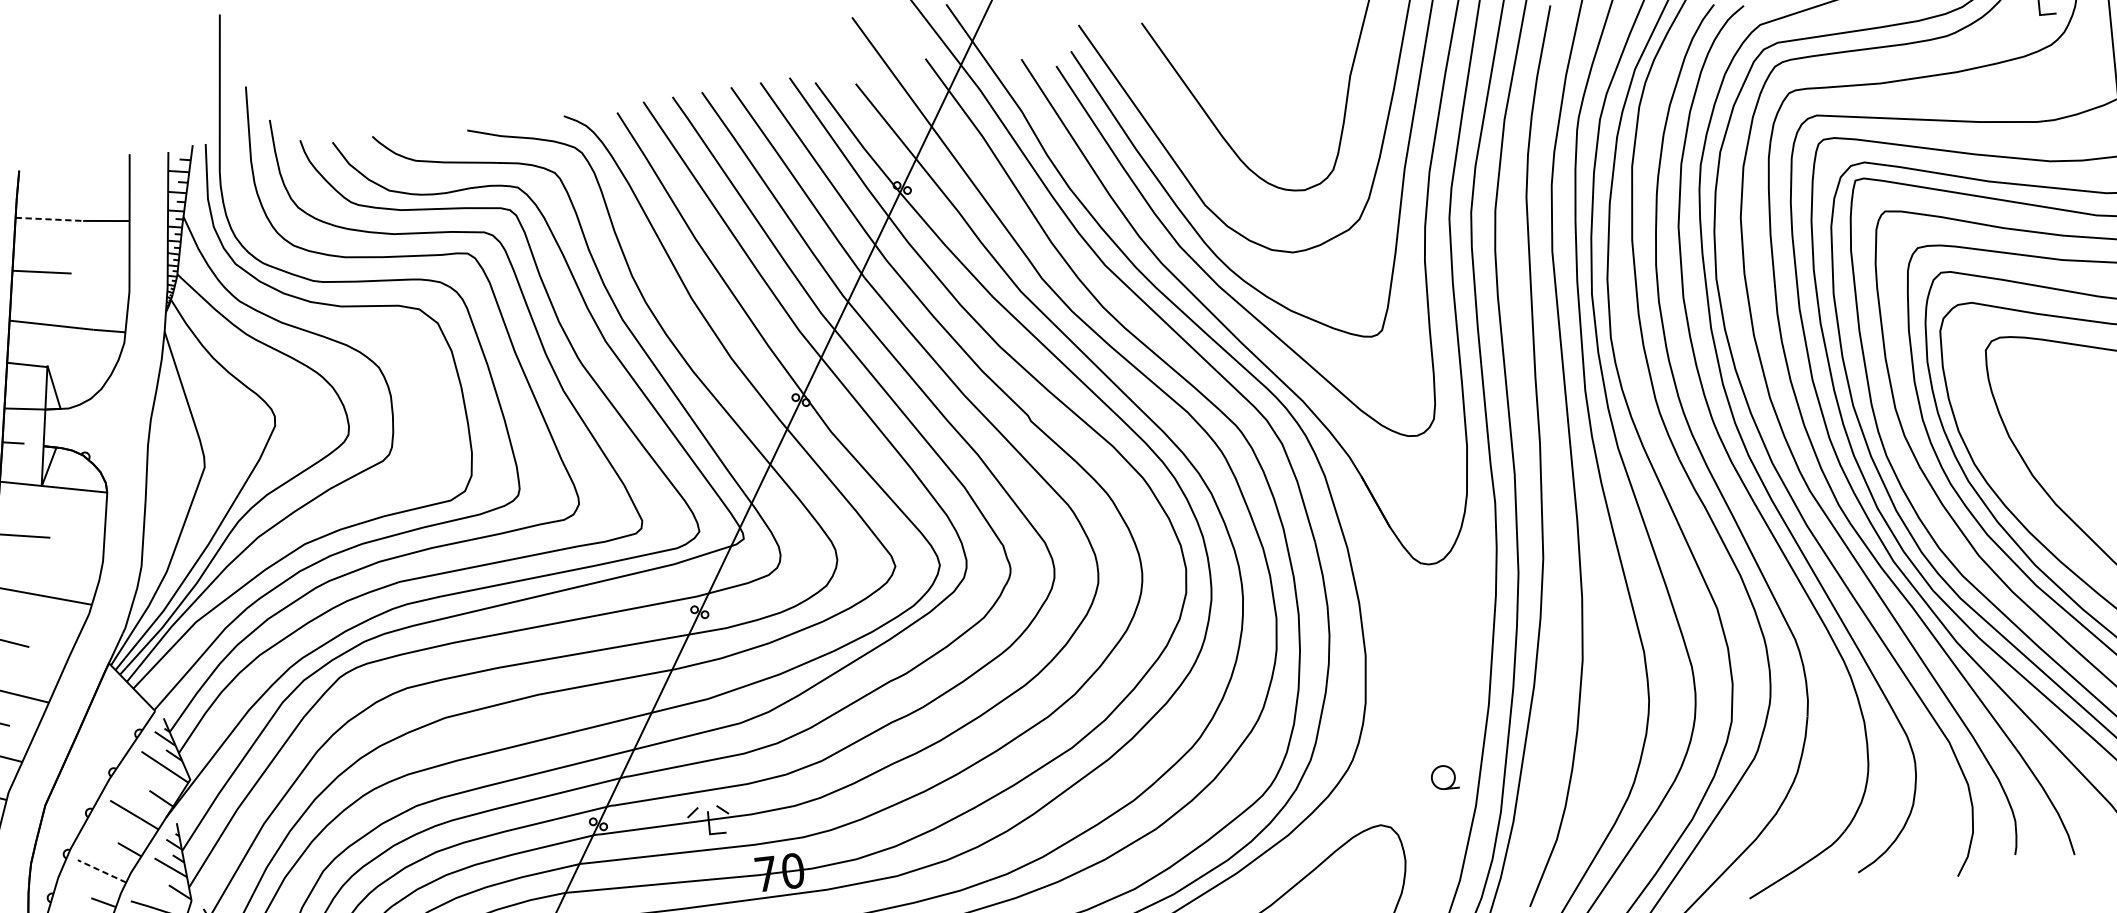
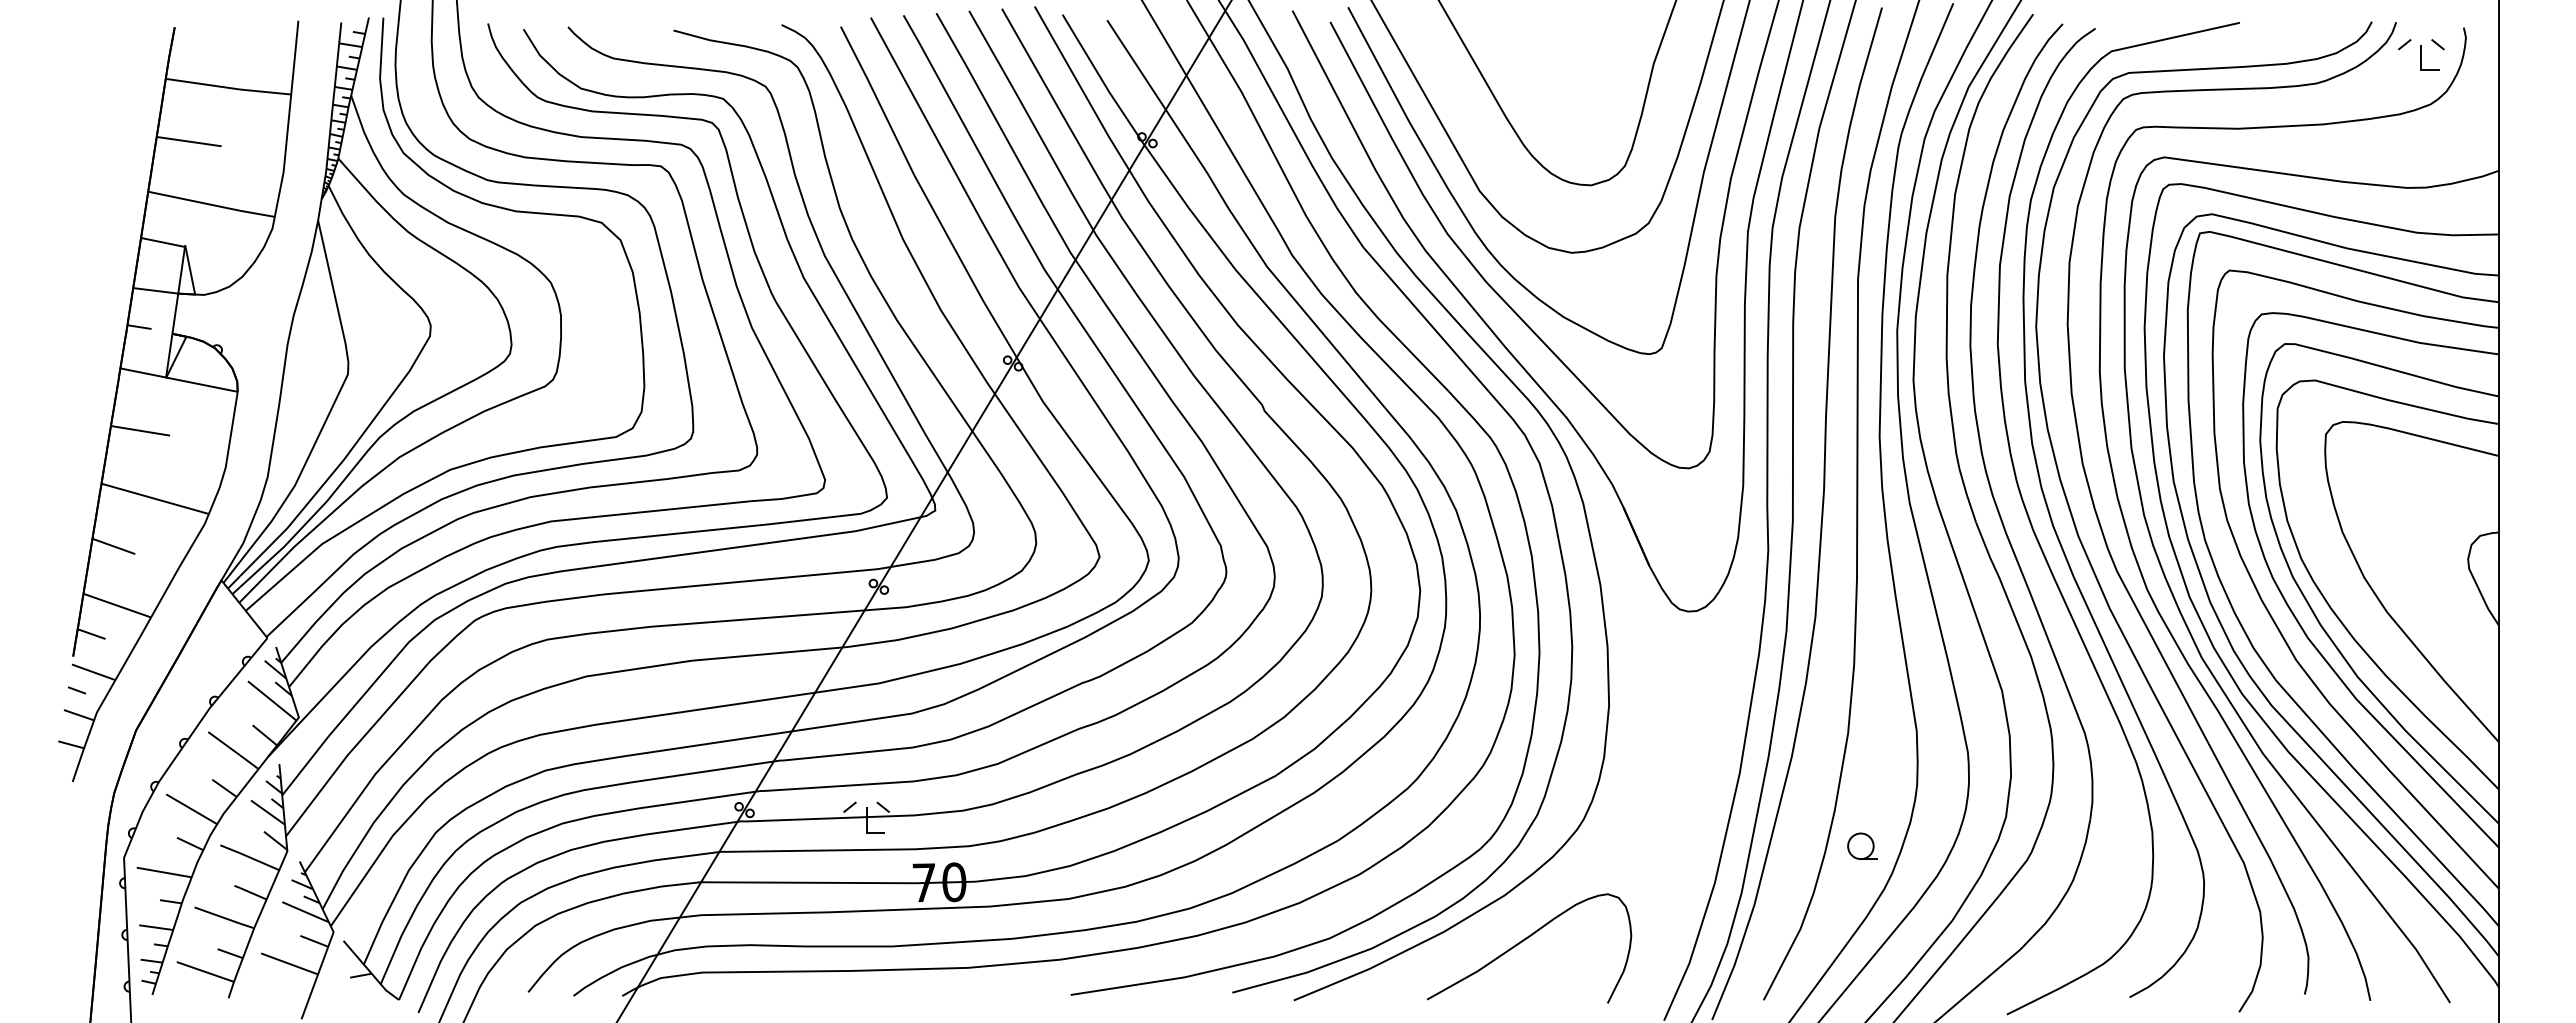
line: (49, 219) -> (203, 84), dashed -> solid
part: (1444, 776) -> (1862, 845), moved
line: (101, 871) -> (191, 809), dashed -> solid

